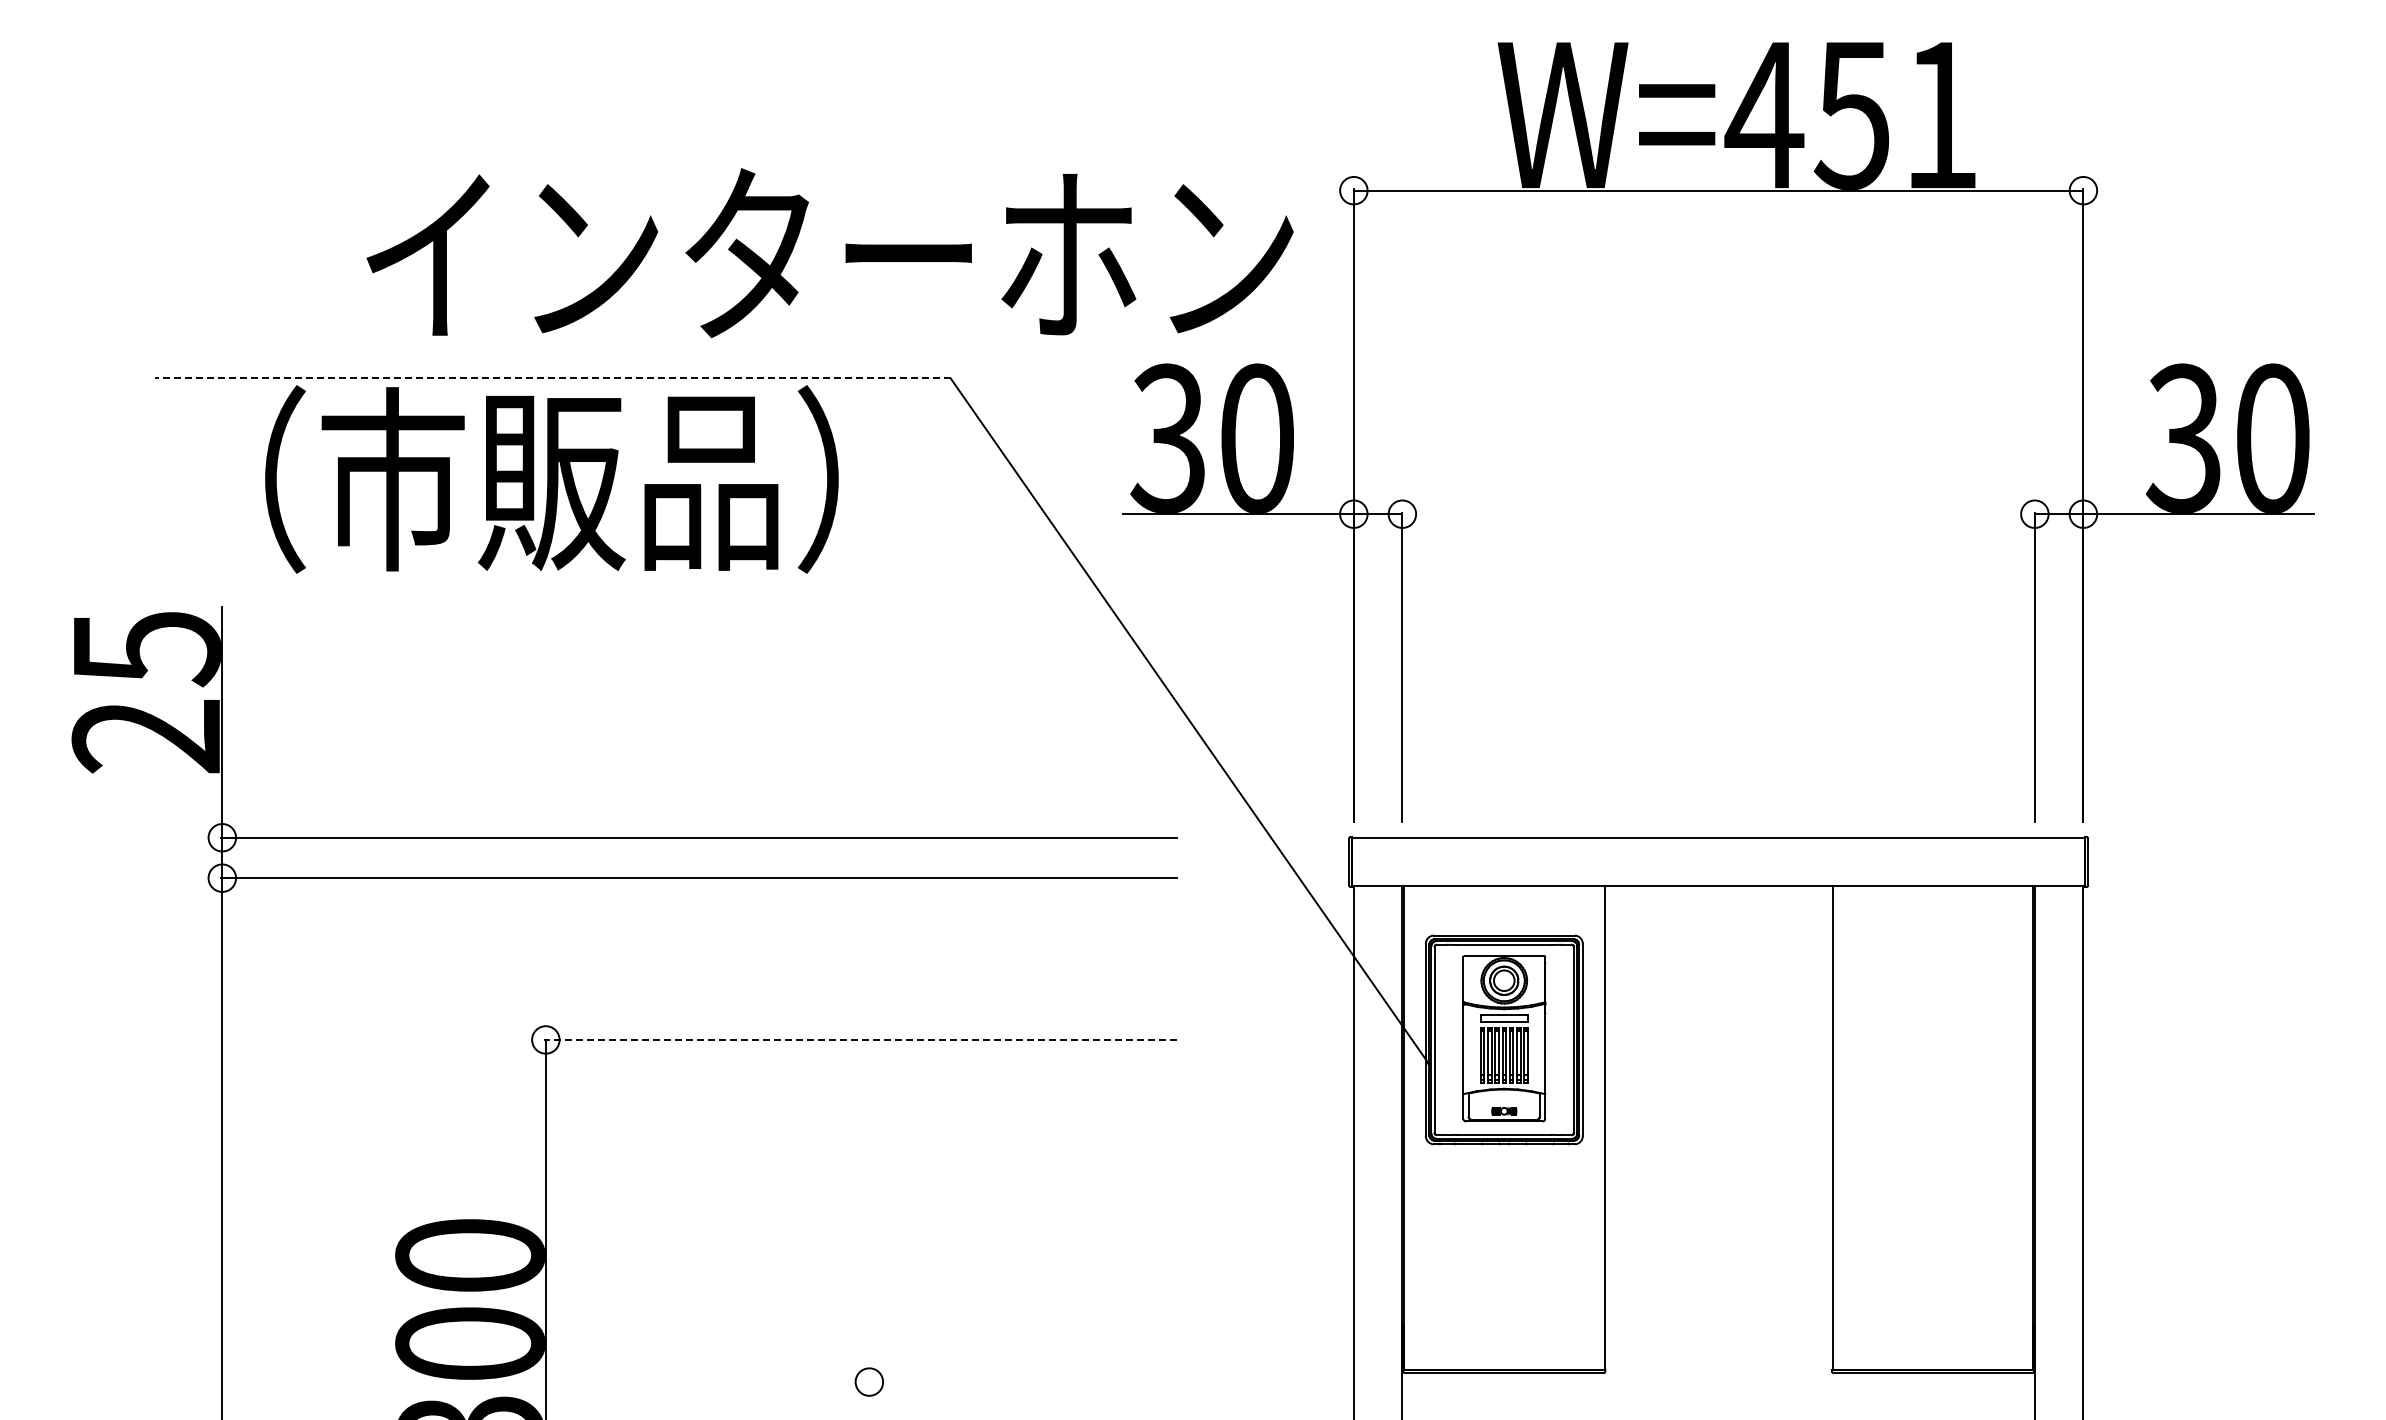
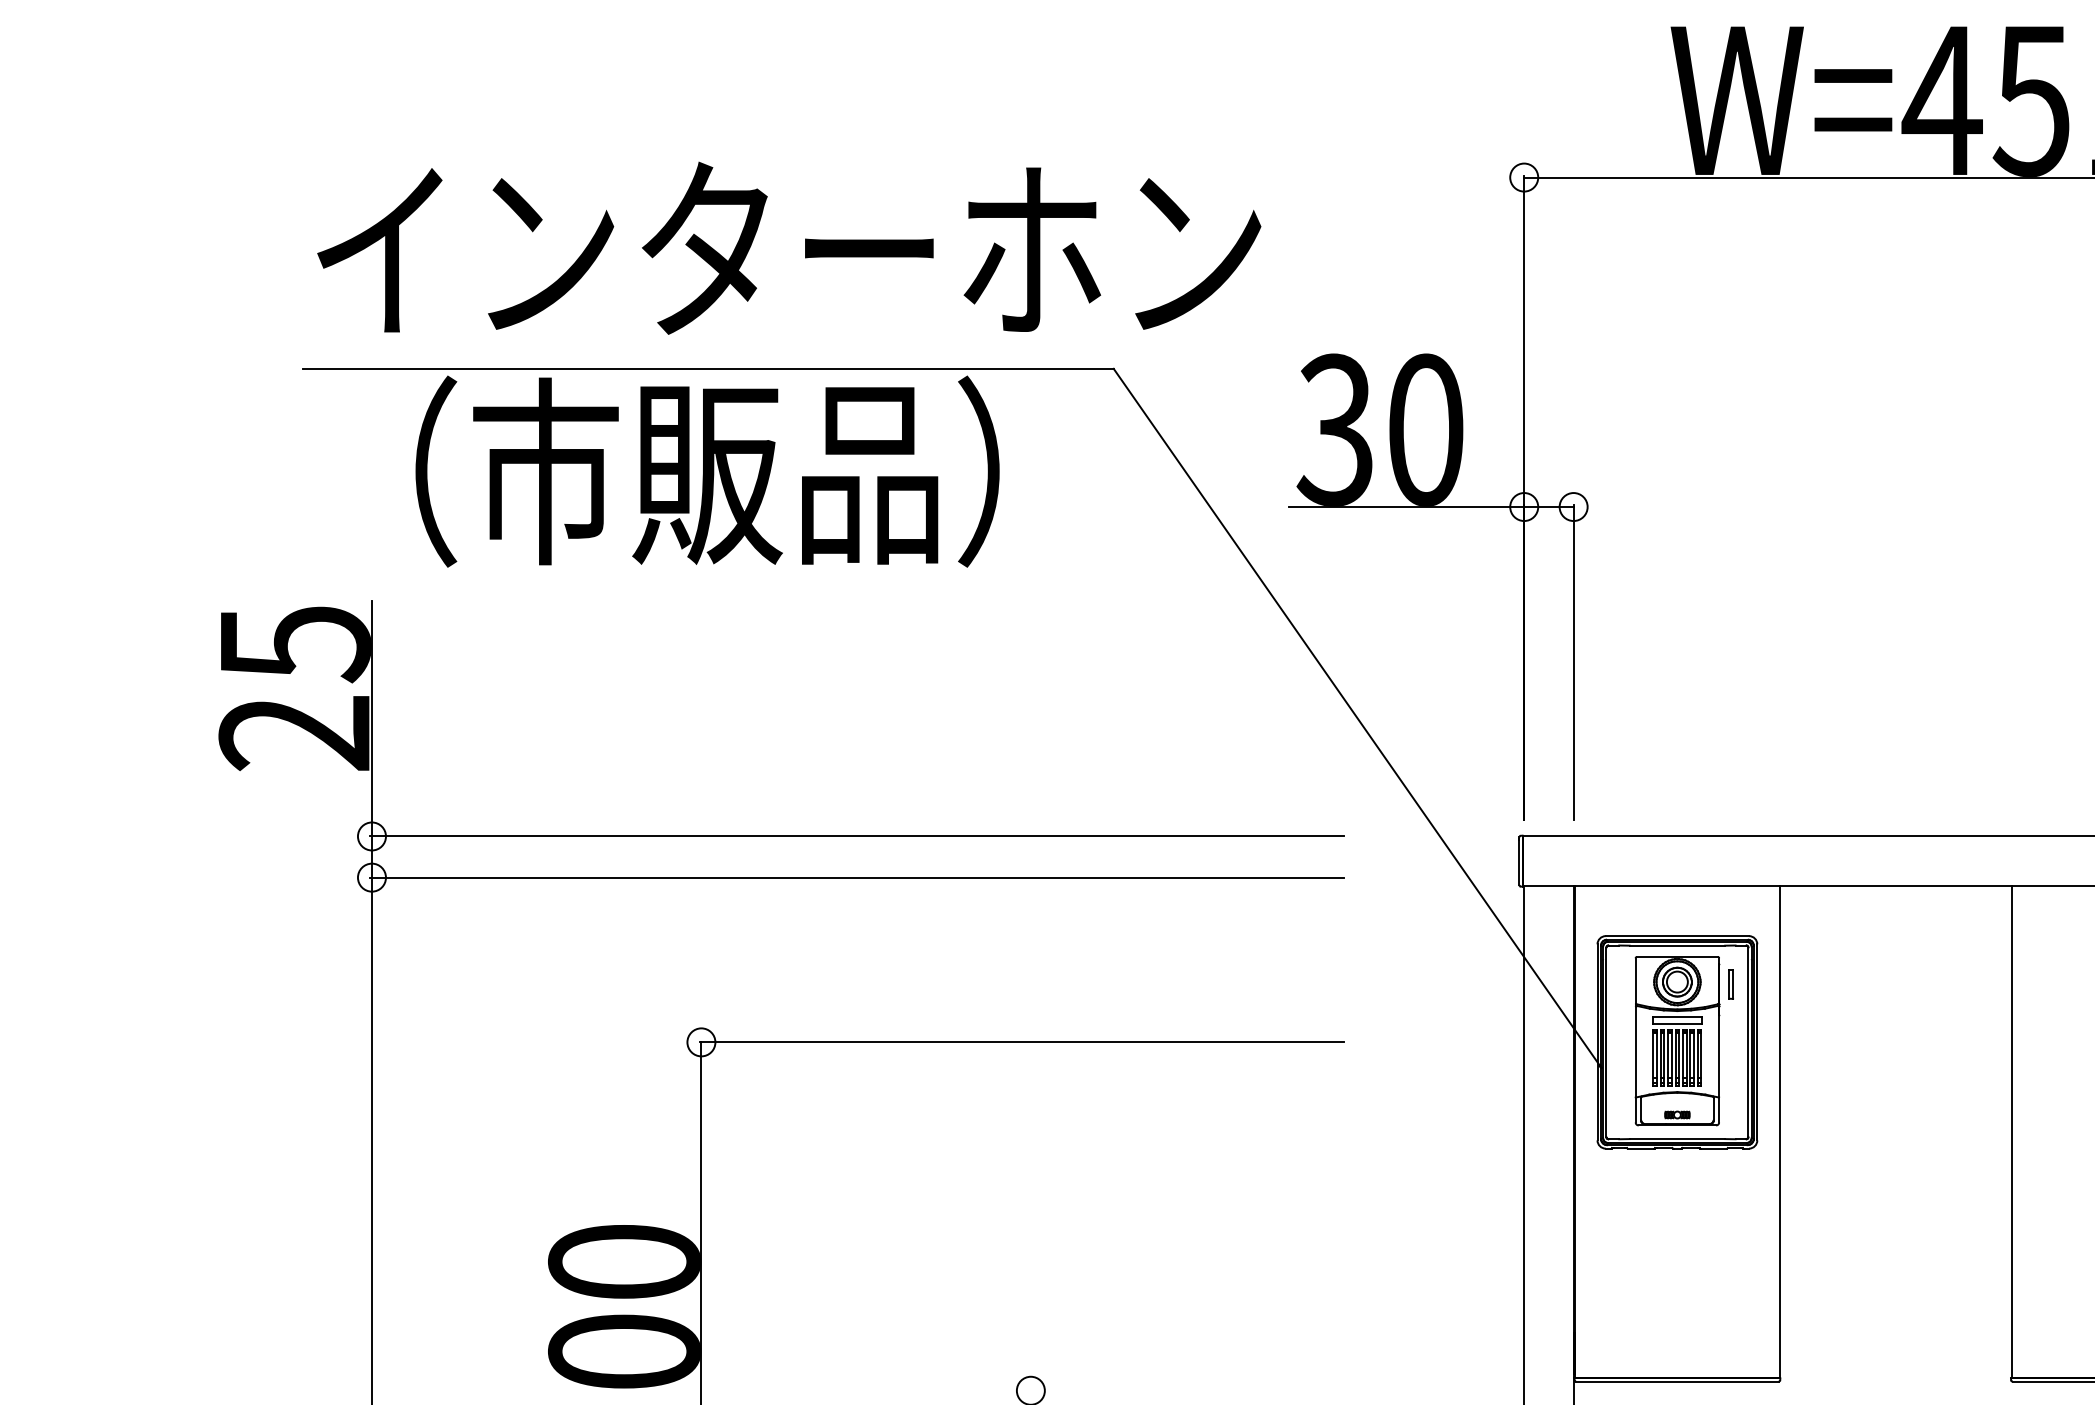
text: (829, 253) -> (788, 248), moved
line: (552, 378) -> (708, 368), dashed -> solid
part: (1556, 983) -> (1730, 984), added
line: (859, 1039) -> (1020, 1041), dashed -> solid

